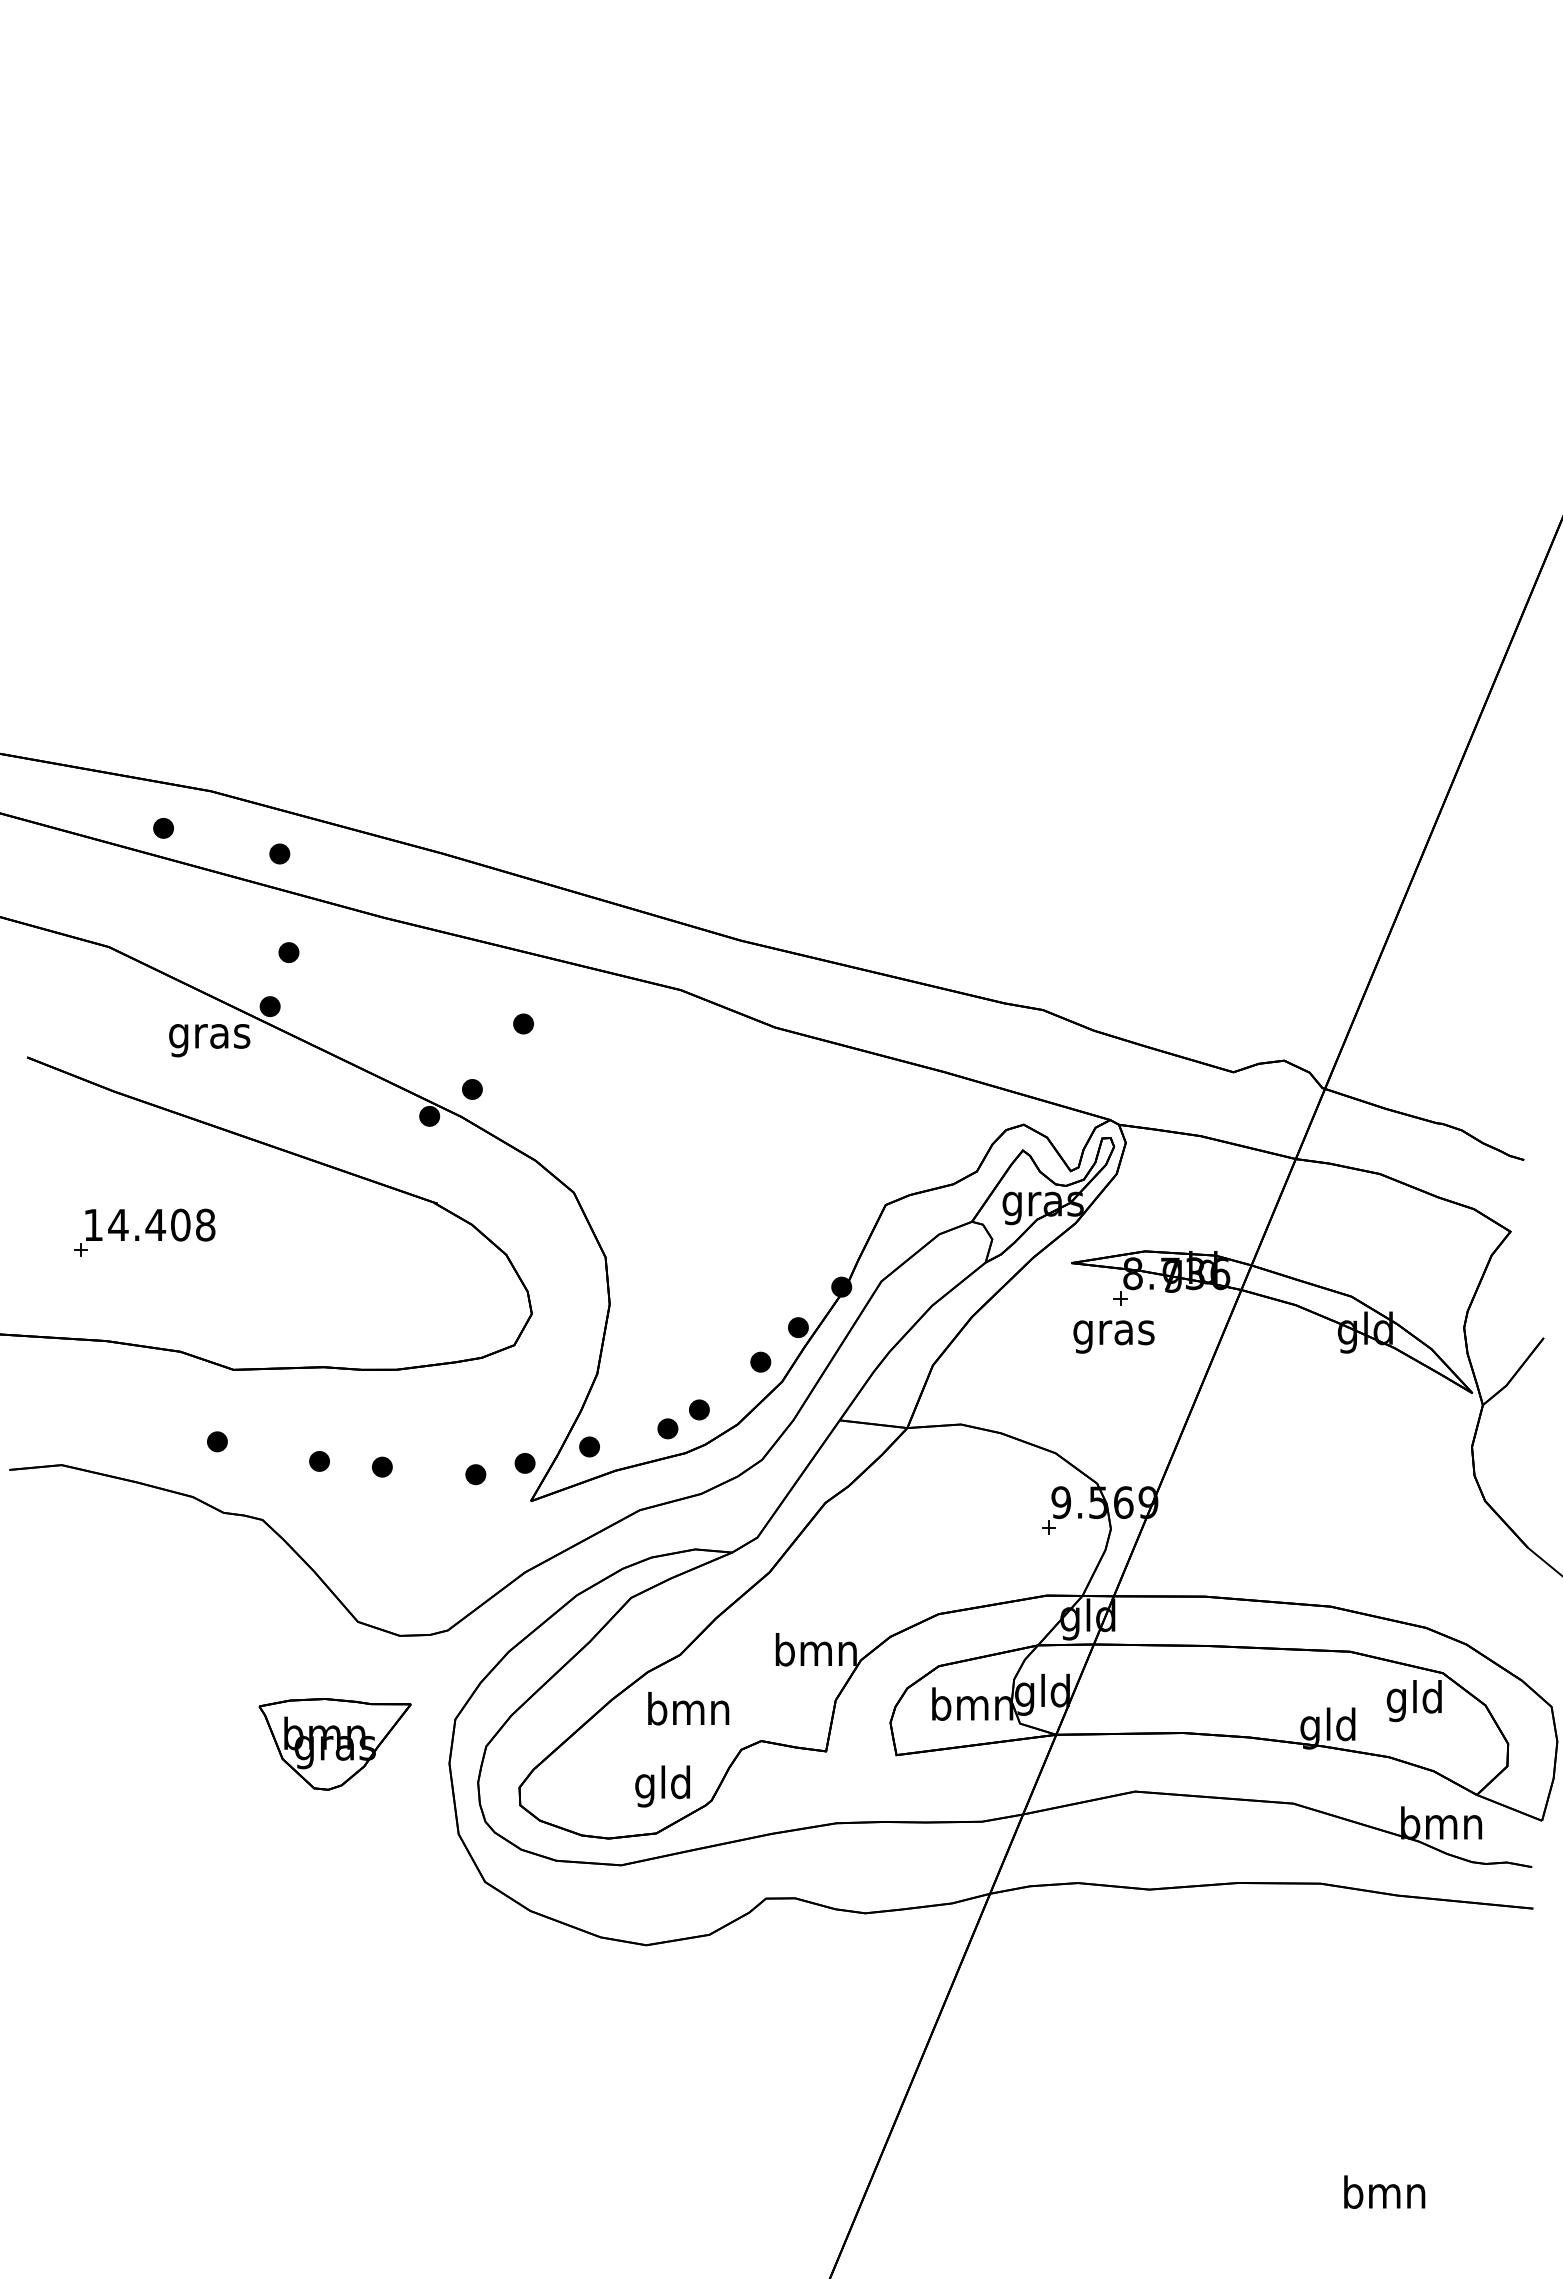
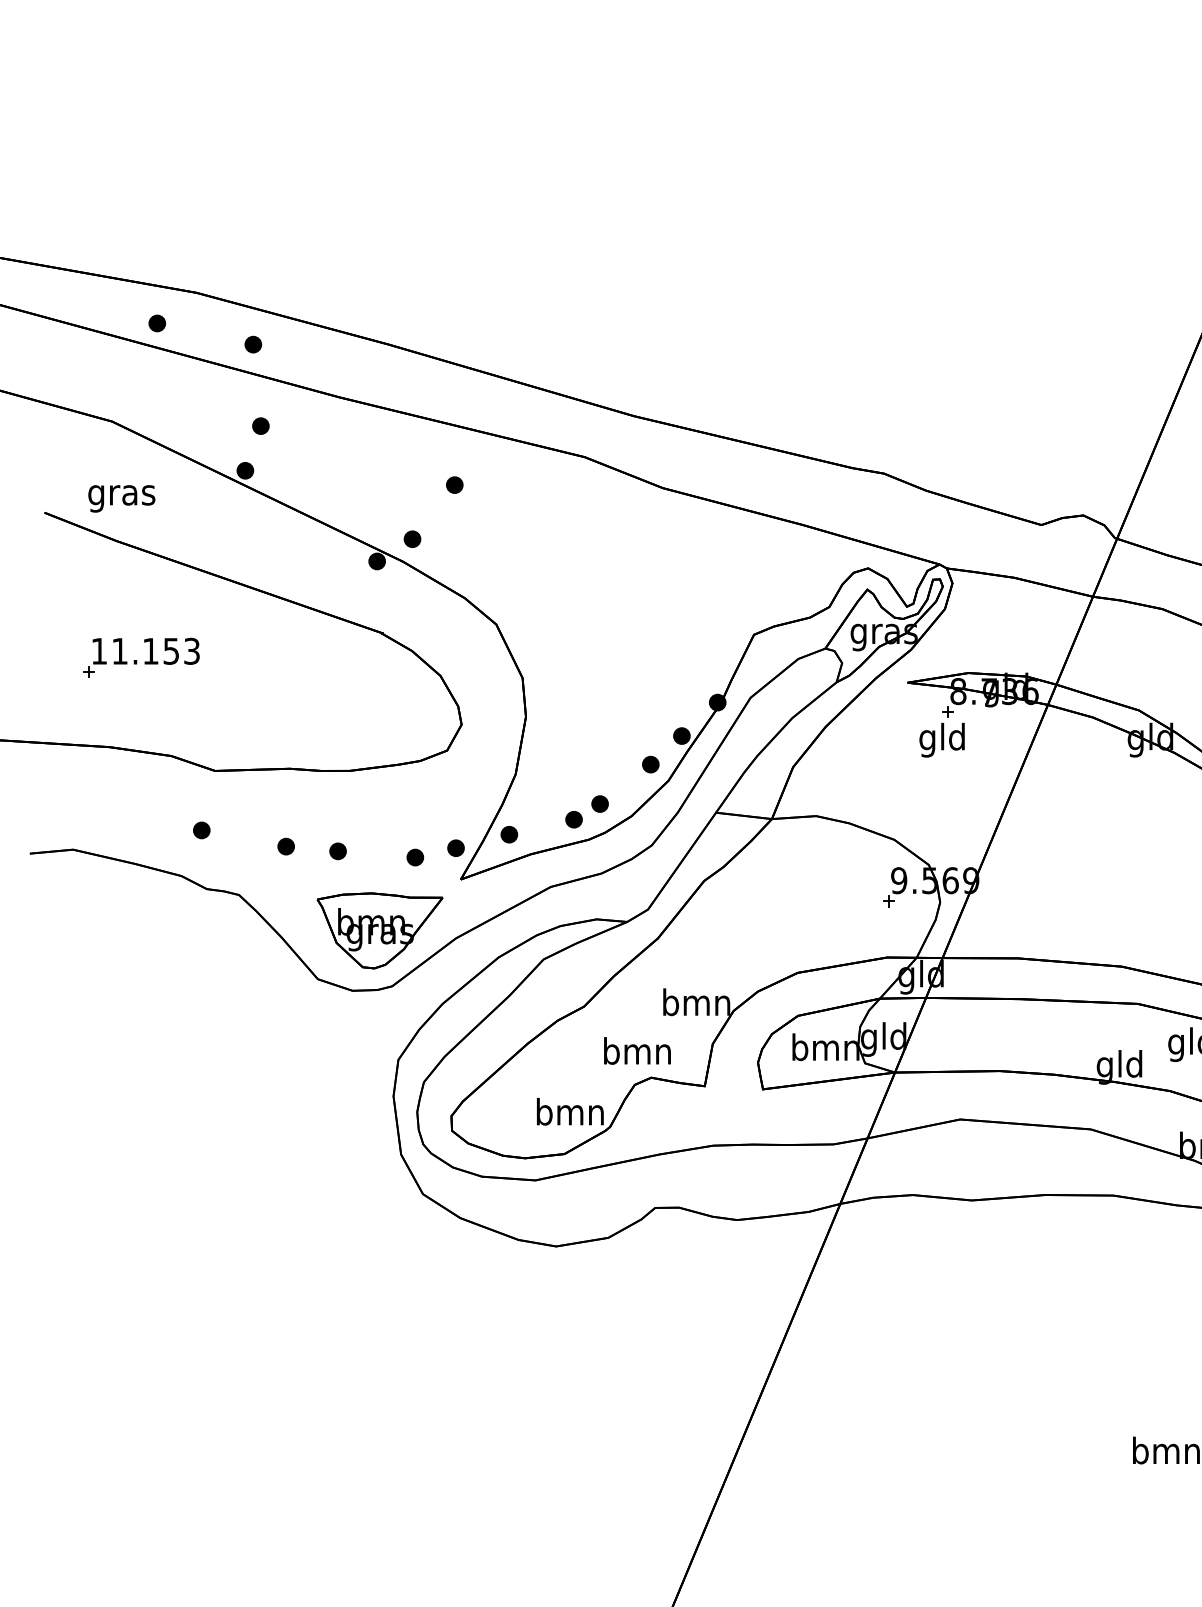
text: (209, 1040) -> (121, 498), moved
text: (161, 1224) -> (155, 650), 14.408 -> 11.153
text: (1113, 1332) -> (942, 740), gras -> gld
text: (688, 1708) -> (637, 1050), moved
part: (334, 1744) -> (379, 930), moved
text: (663, 1786) -> (570, 1115), gld -> bmn

